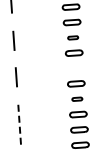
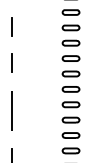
part: (72, 37) -> (70, 27), size x1.67
part: (74, 68) -> (70, 58), added
part: (76, 99) -> (70, 89), size x1.67
line: (19, 124) -> (11, 110), dashed -> solid

